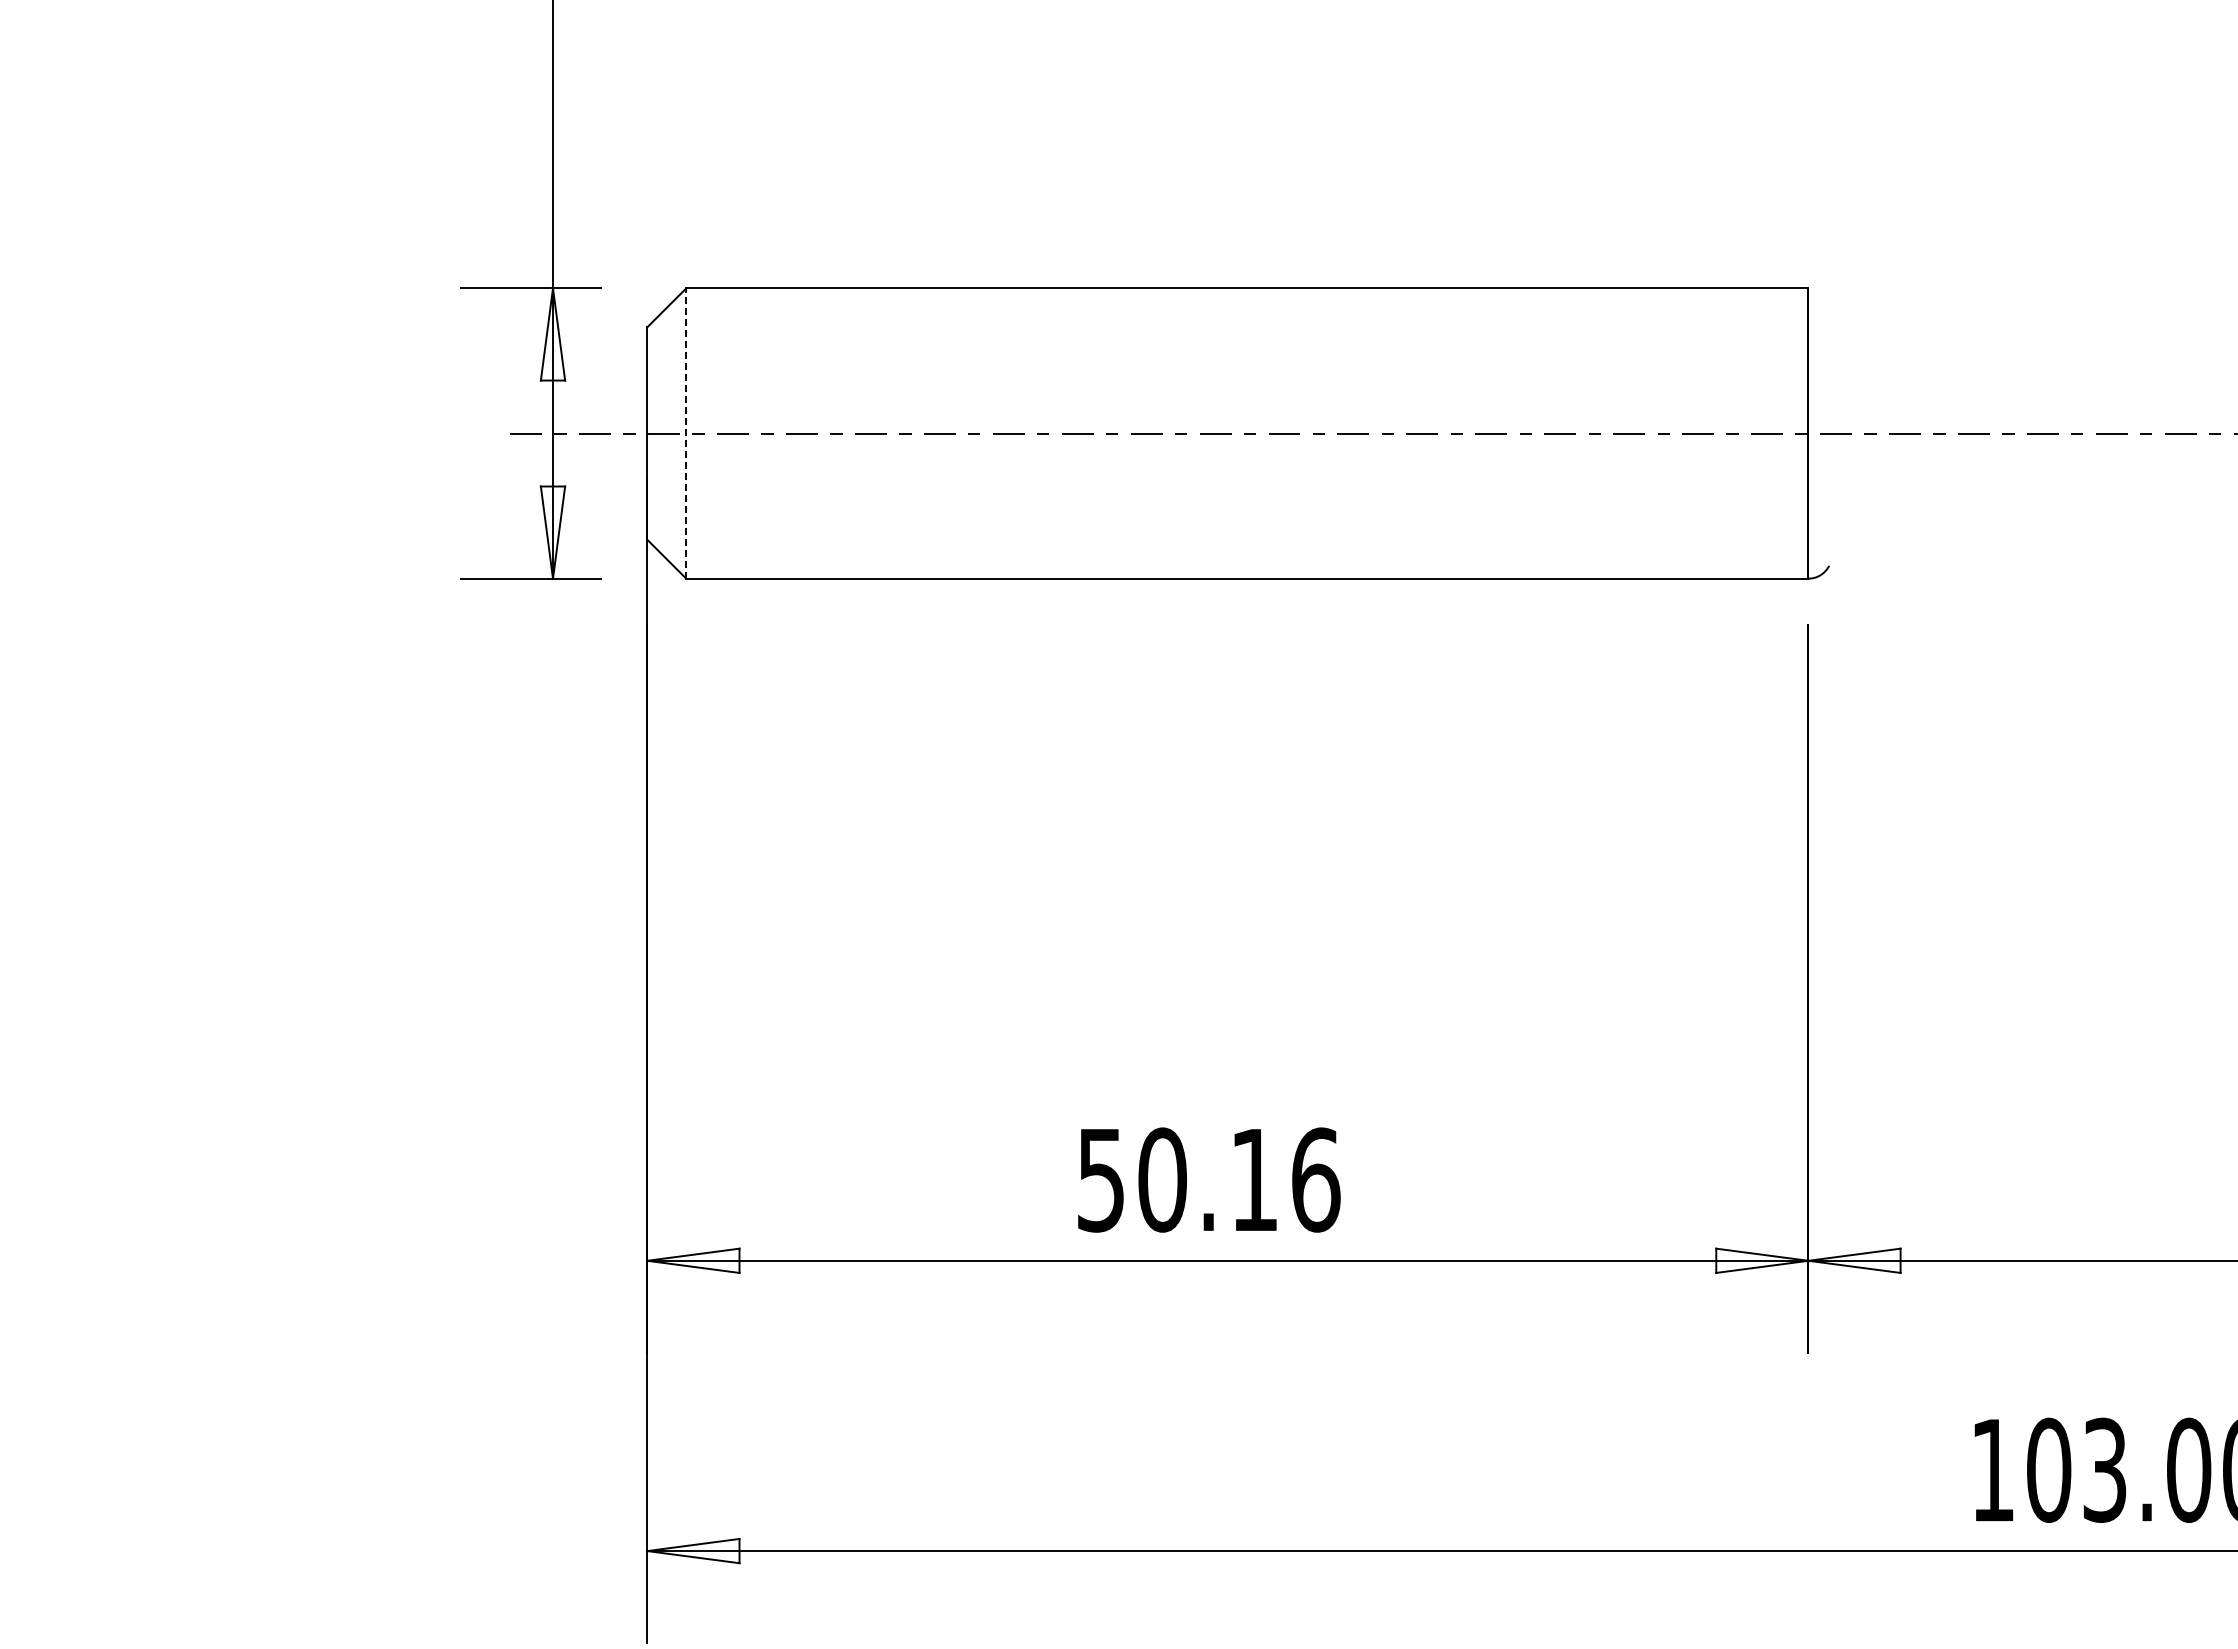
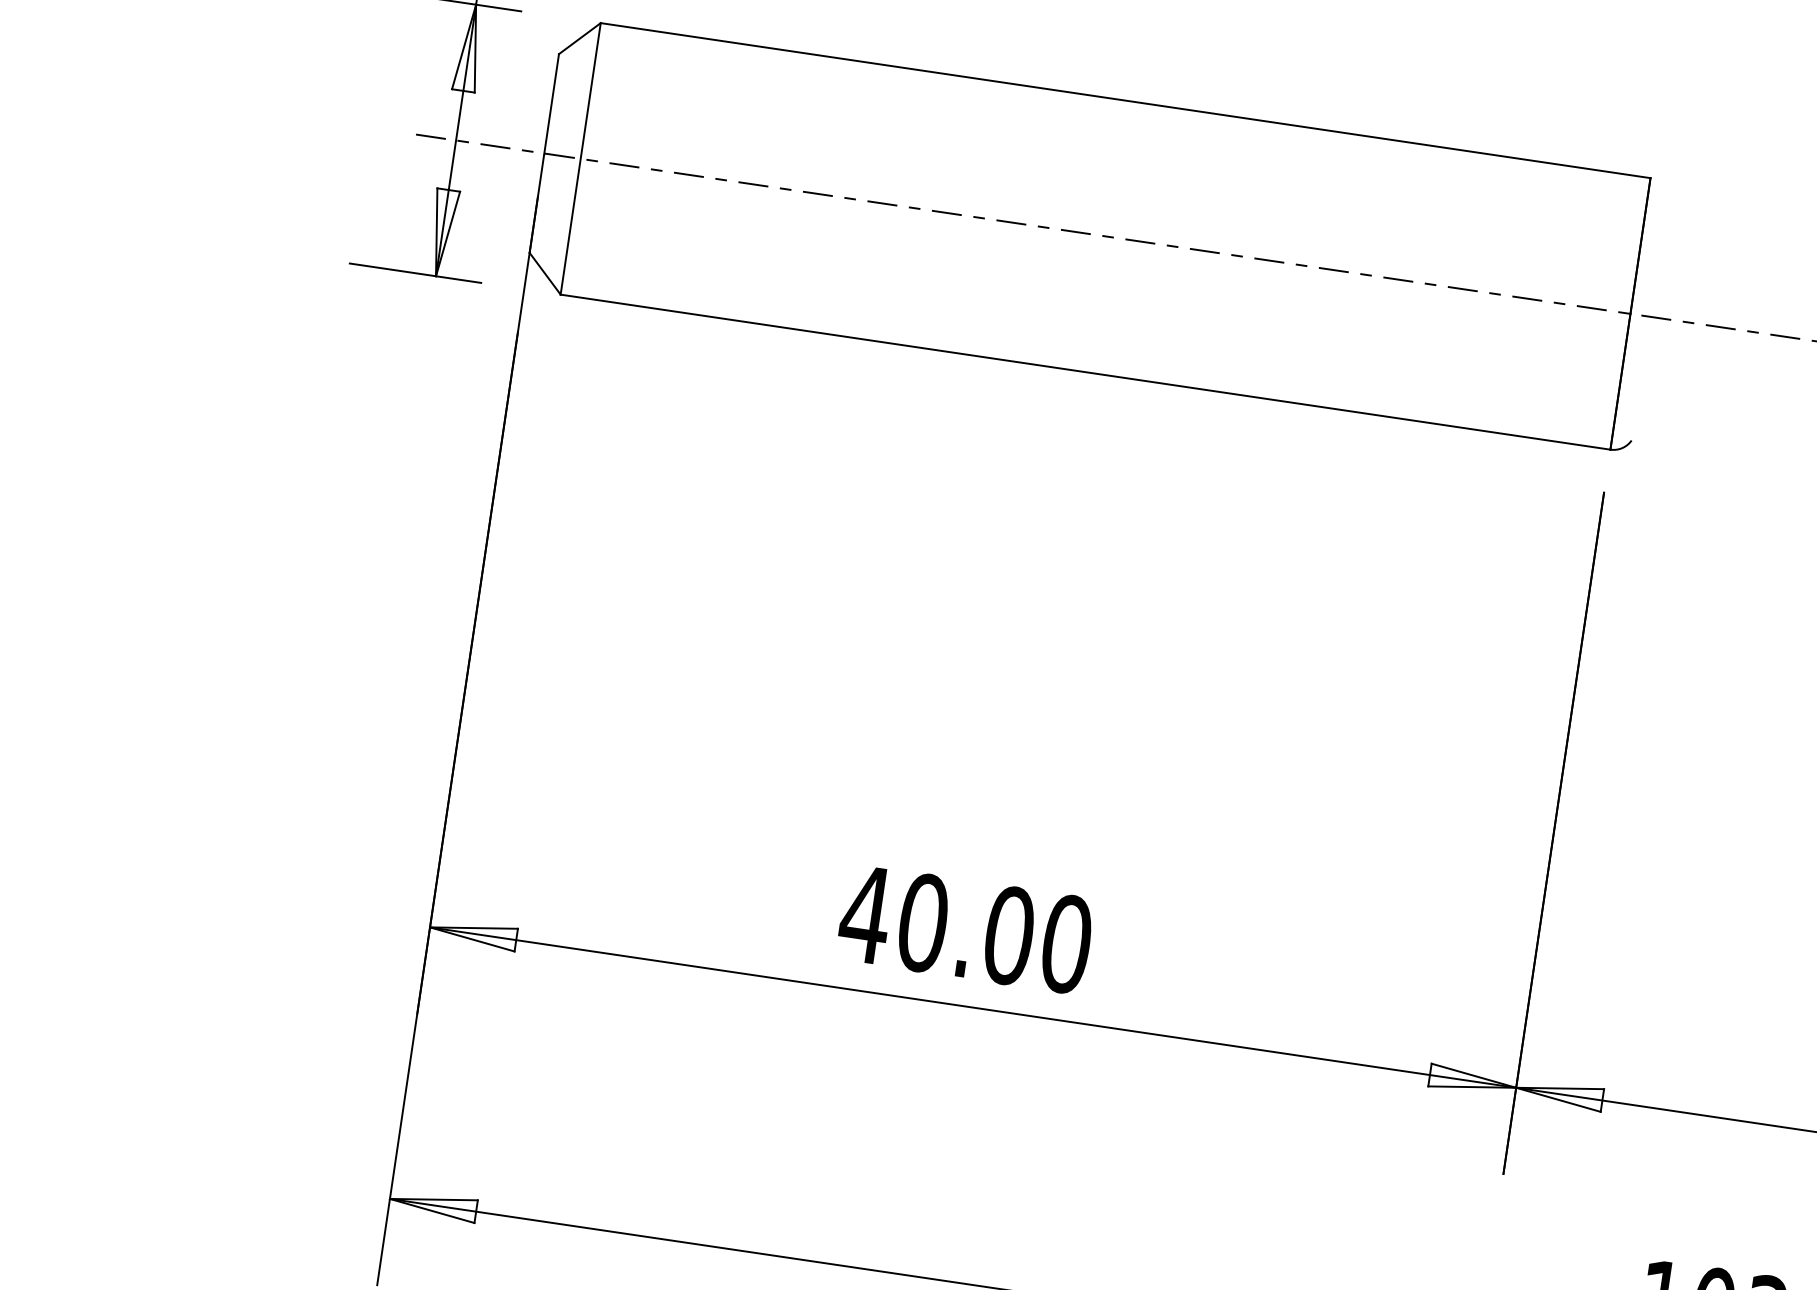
line: (686, 433) -> (580, 158), dashed -> solid
text: (1207, 1179) -> (965, 928), 50.16 -> 40.00

